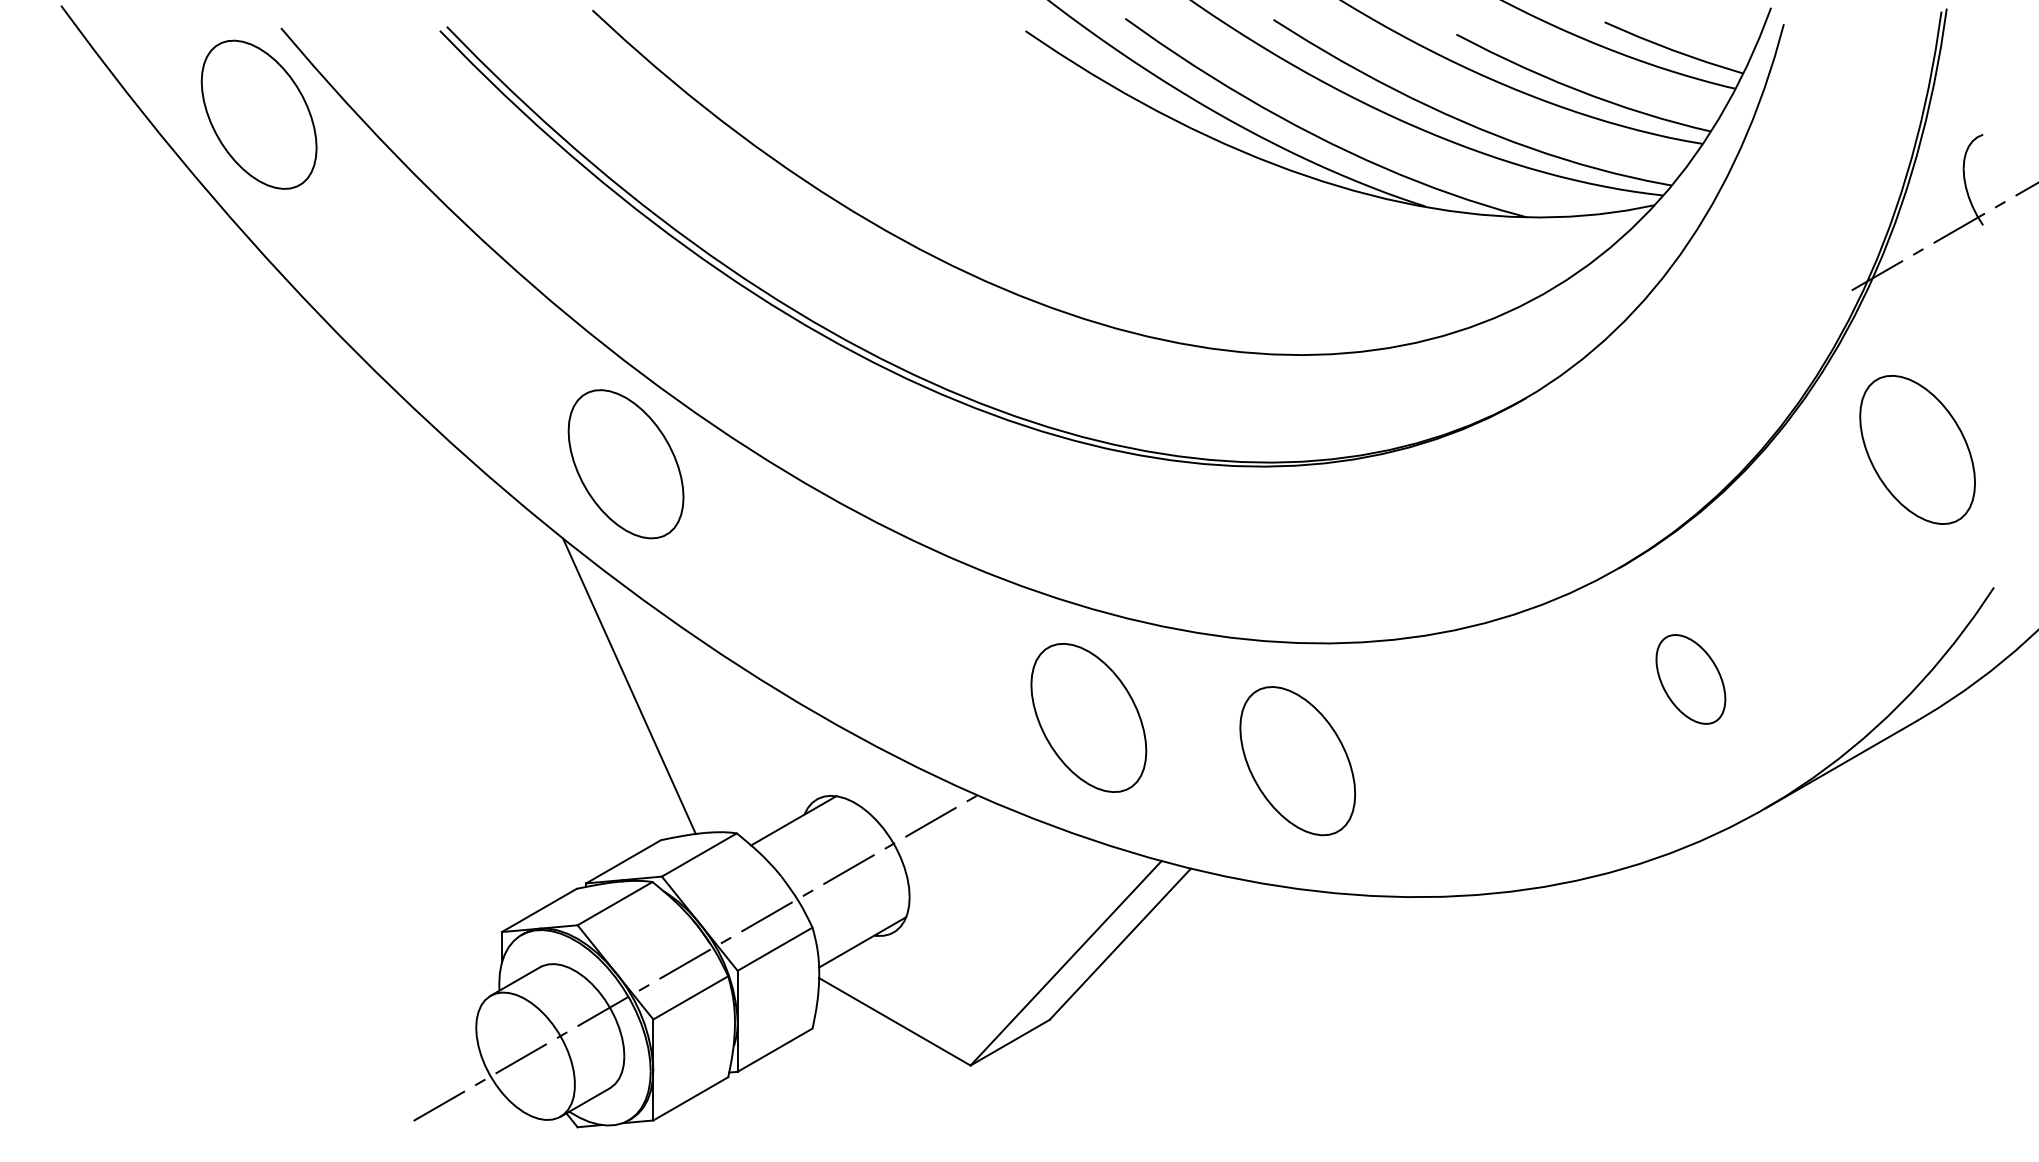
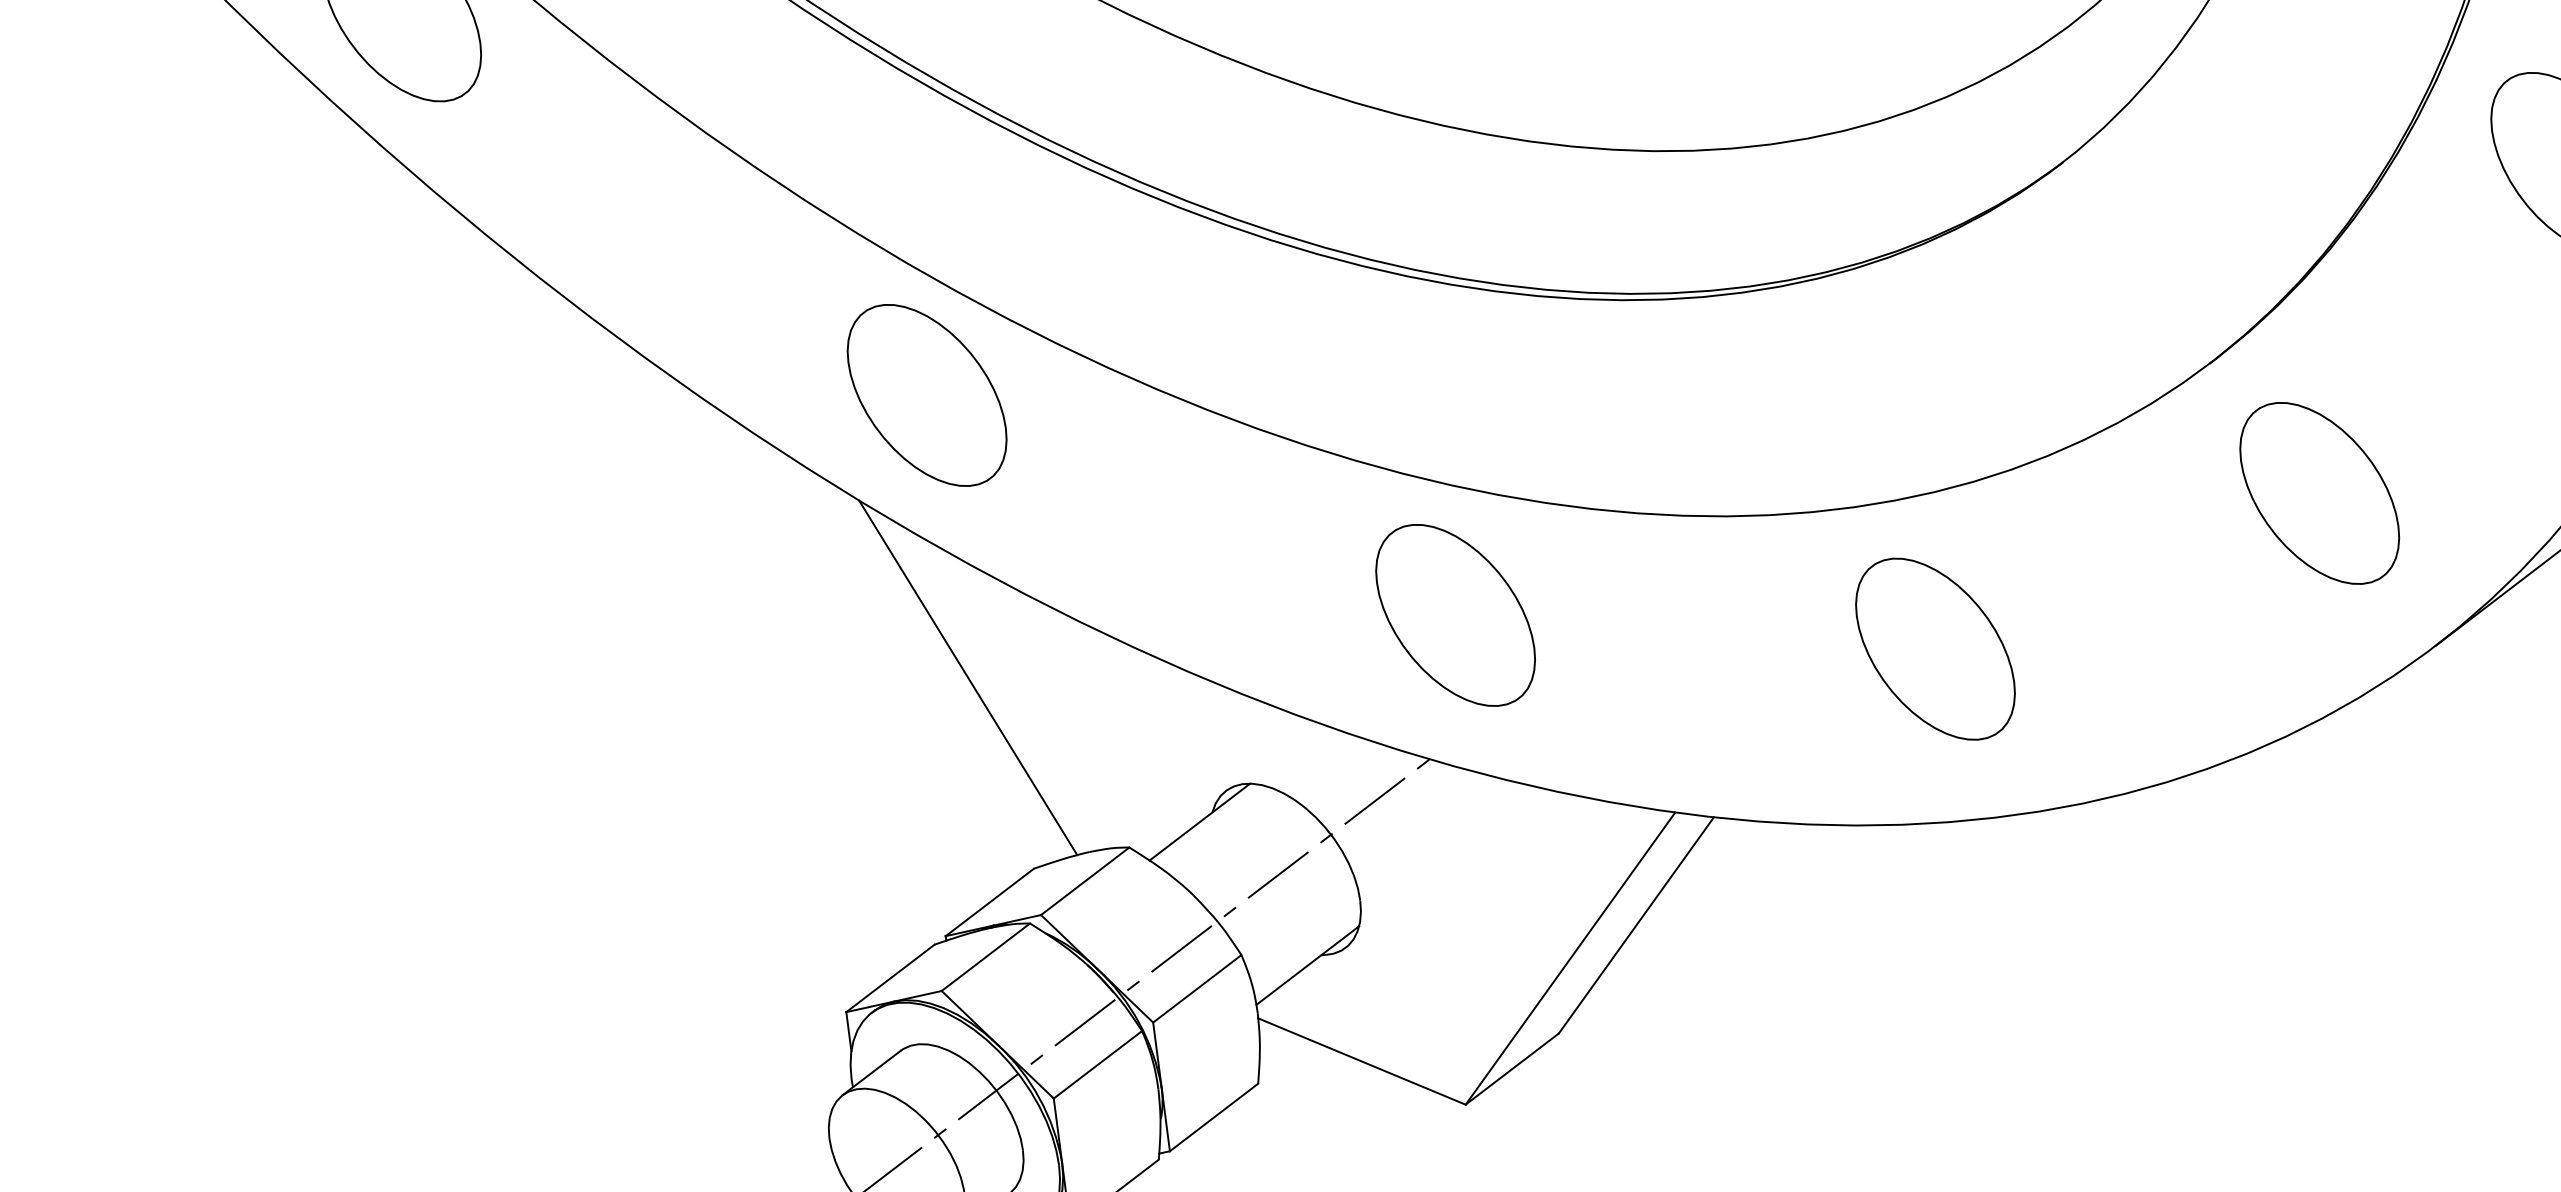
part: (1690, 679) -> (2319, 493), size x1.67
part: (1088, 717) -> (1455, 614), moved
part: (1297, 761) -> (1935, 649), moved

